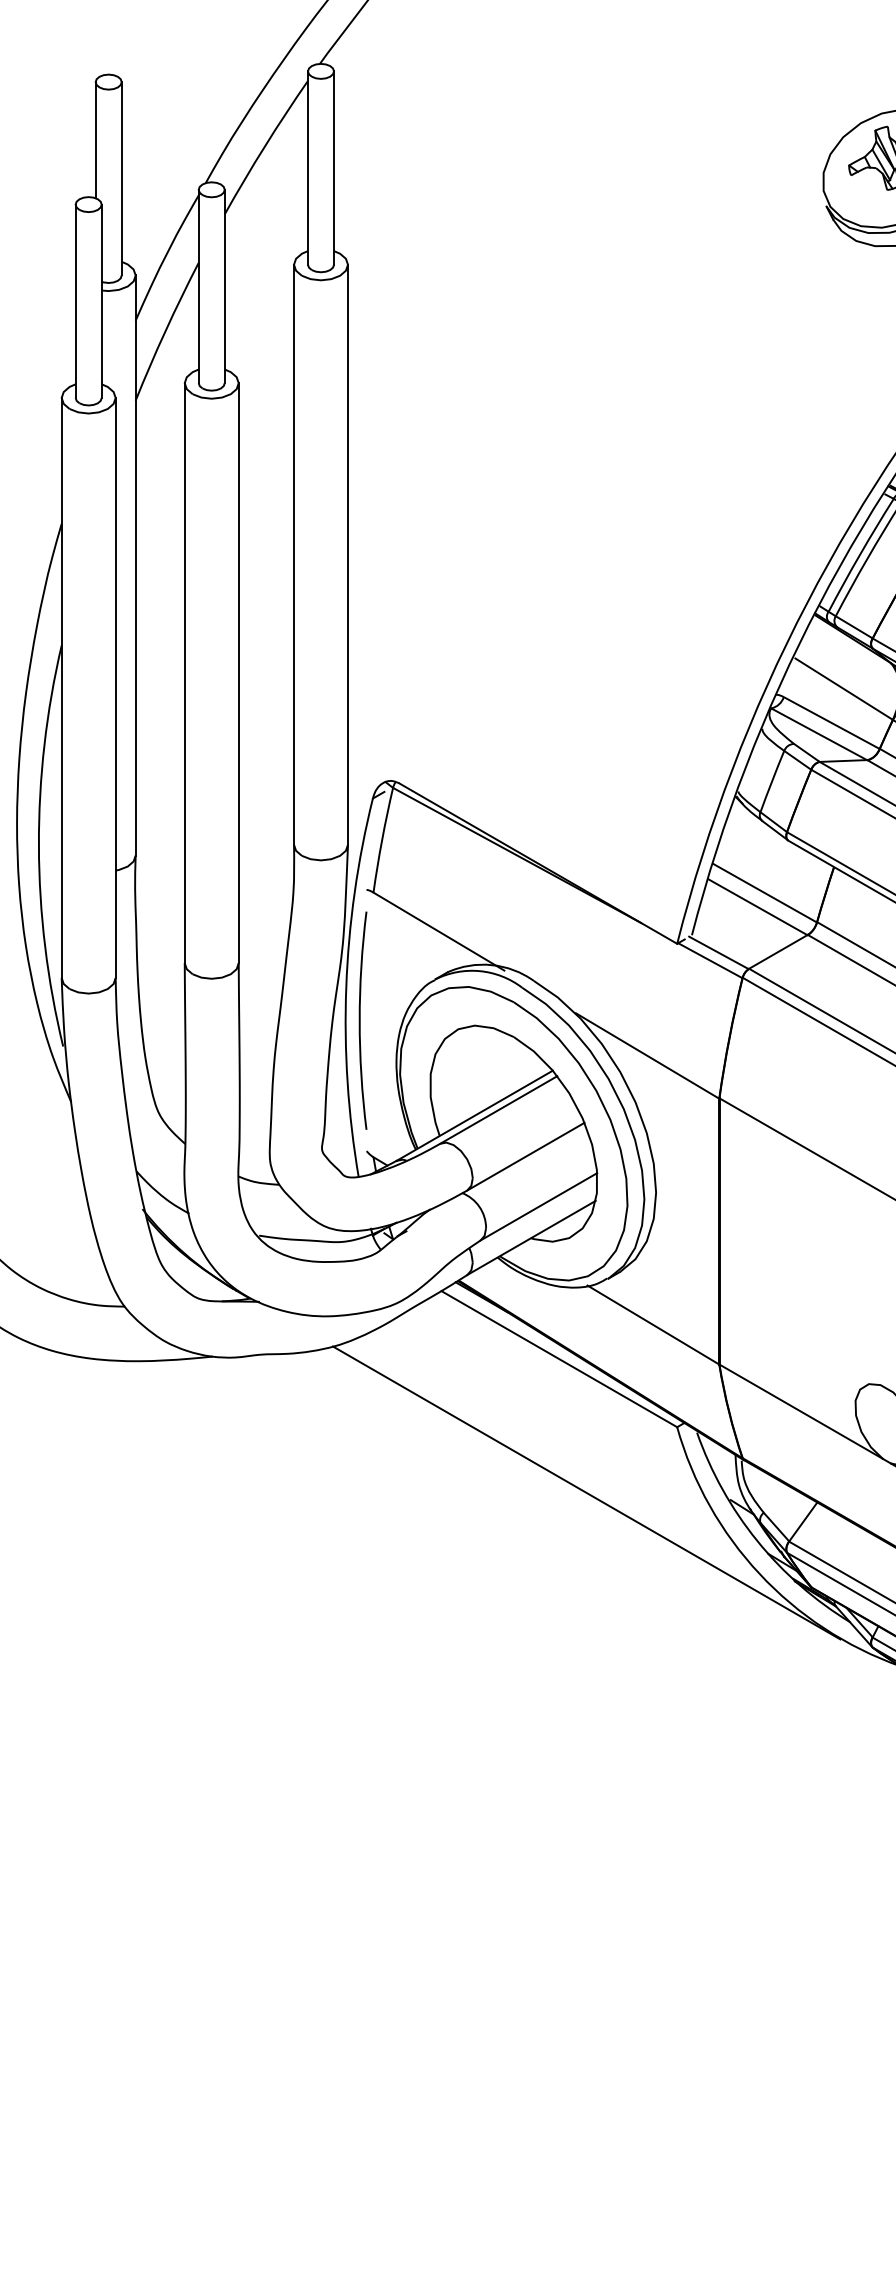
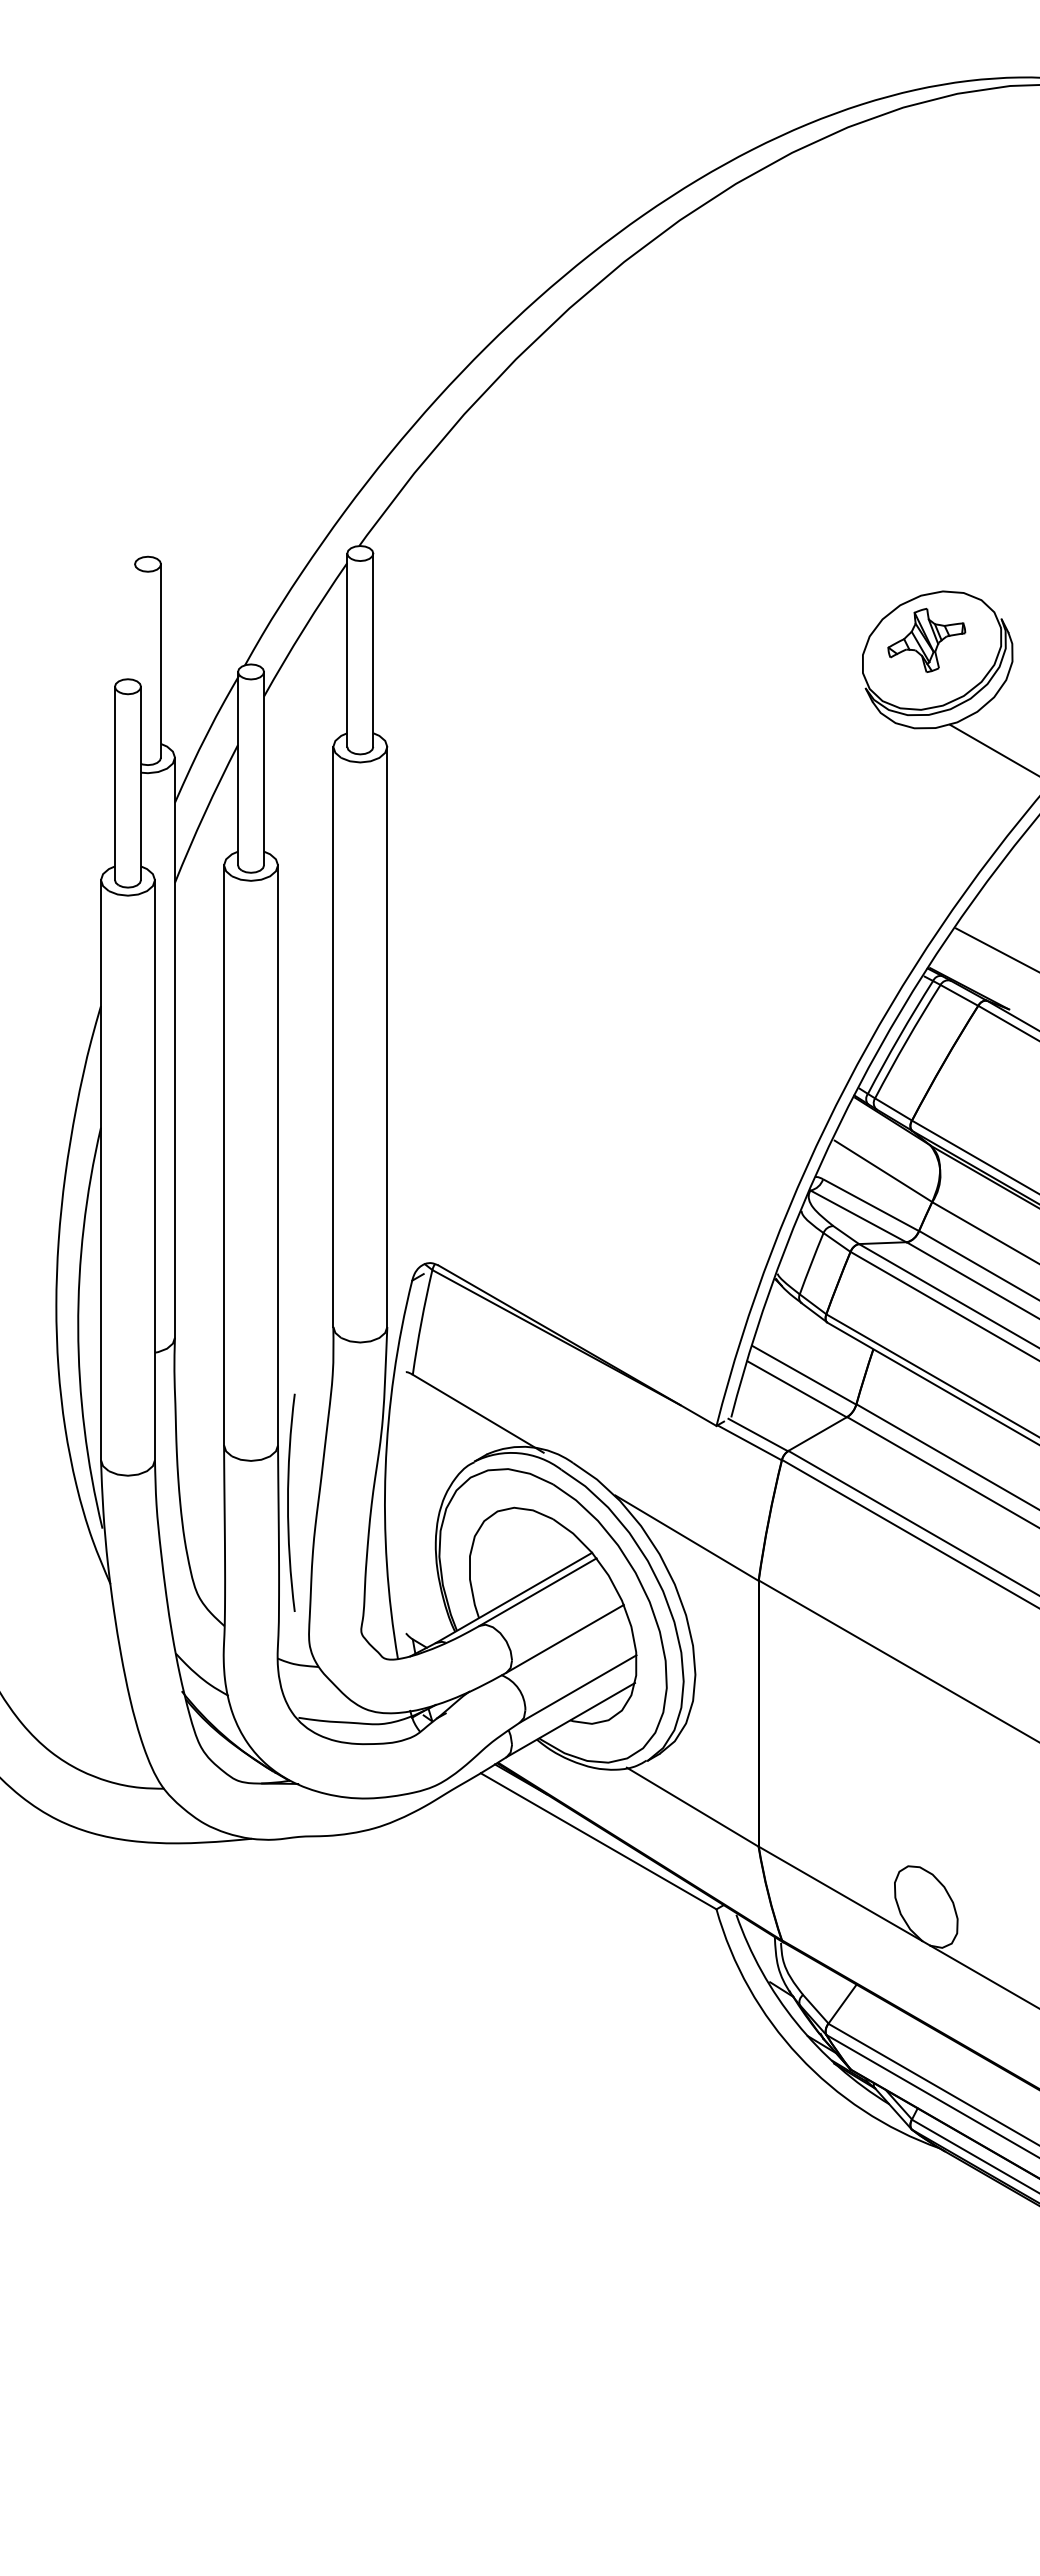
line: (95, 140) -> (134, 622), removed
arc: (360, 1020) -> (288, 1502), moved
line: (586, 1492) -> (625, 1974), removed

